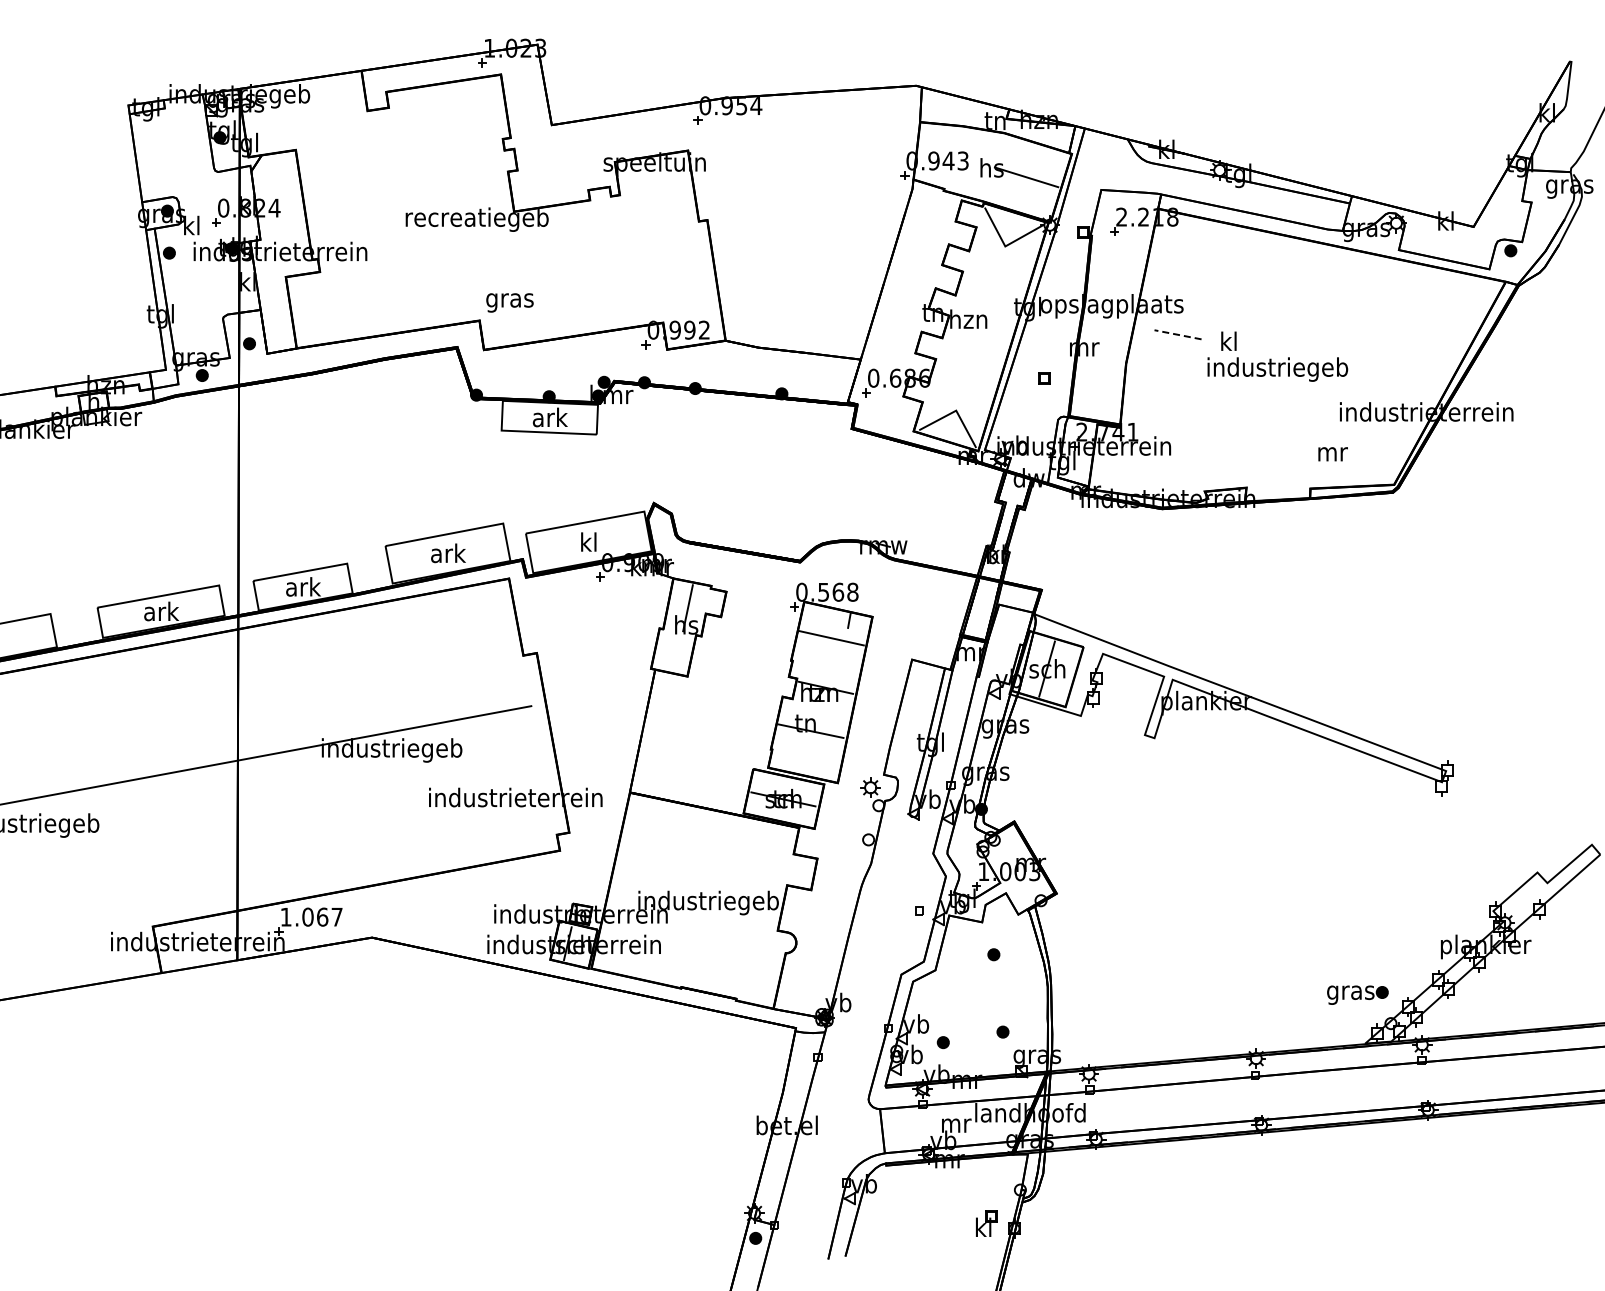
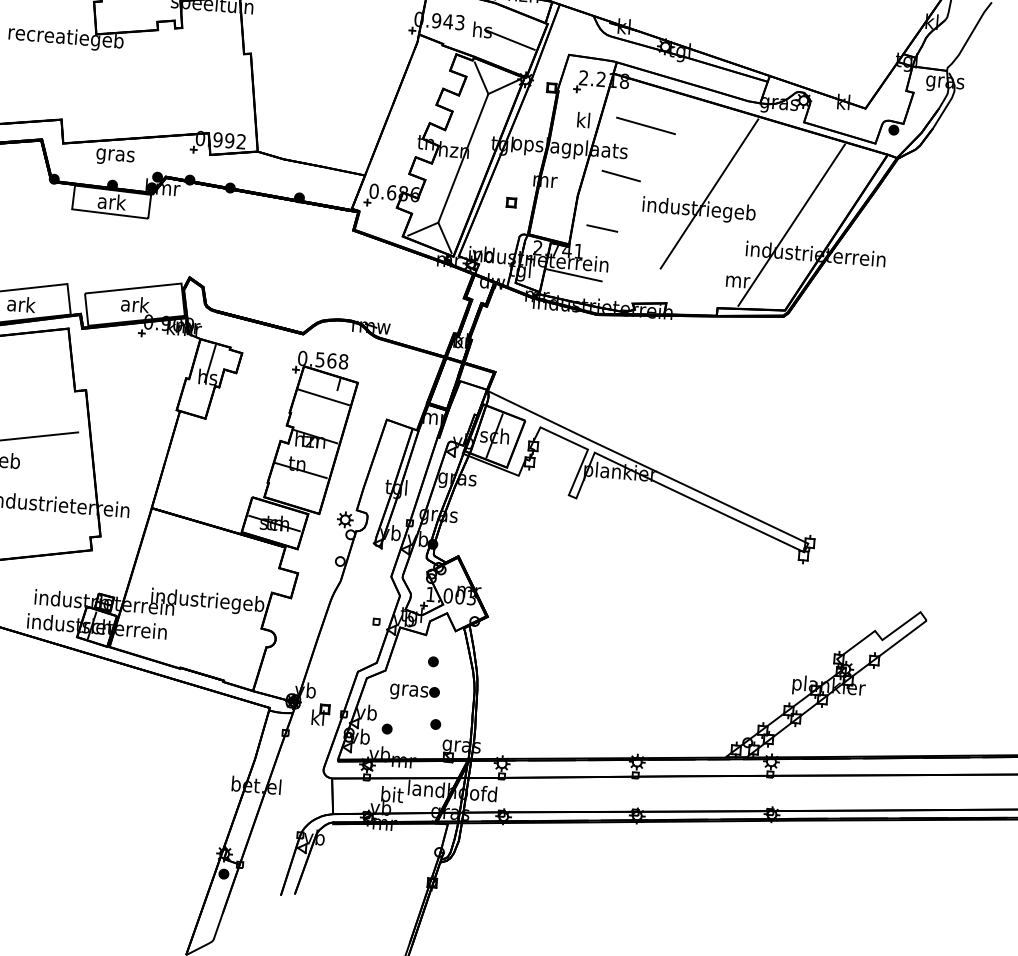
line: (1203, 270) -> (645, 126), added
text: (509, 302) -> (115, 156), moved
line: (980, 328) -> (463, 158), added
line: (1178, 334) -> (621, 175), dashed -> solid
text: (1228, 340) -> (583, 119), moved
line: (1288, 348) -> (709, 194), added
line: (1393, 378) -> (791, 225), added
line: (1159, 401) -> (602, 228), added
line: (1129, 462) -> (574, 275), added
text: (588, 541) -> (134, 303), kl -> ark
part: (1357, 994) -> (414, 692), moved
text: (956, 1122) -> (392, 794), mr -> bit
part: (986, 1223) -> (320, 714), moved

